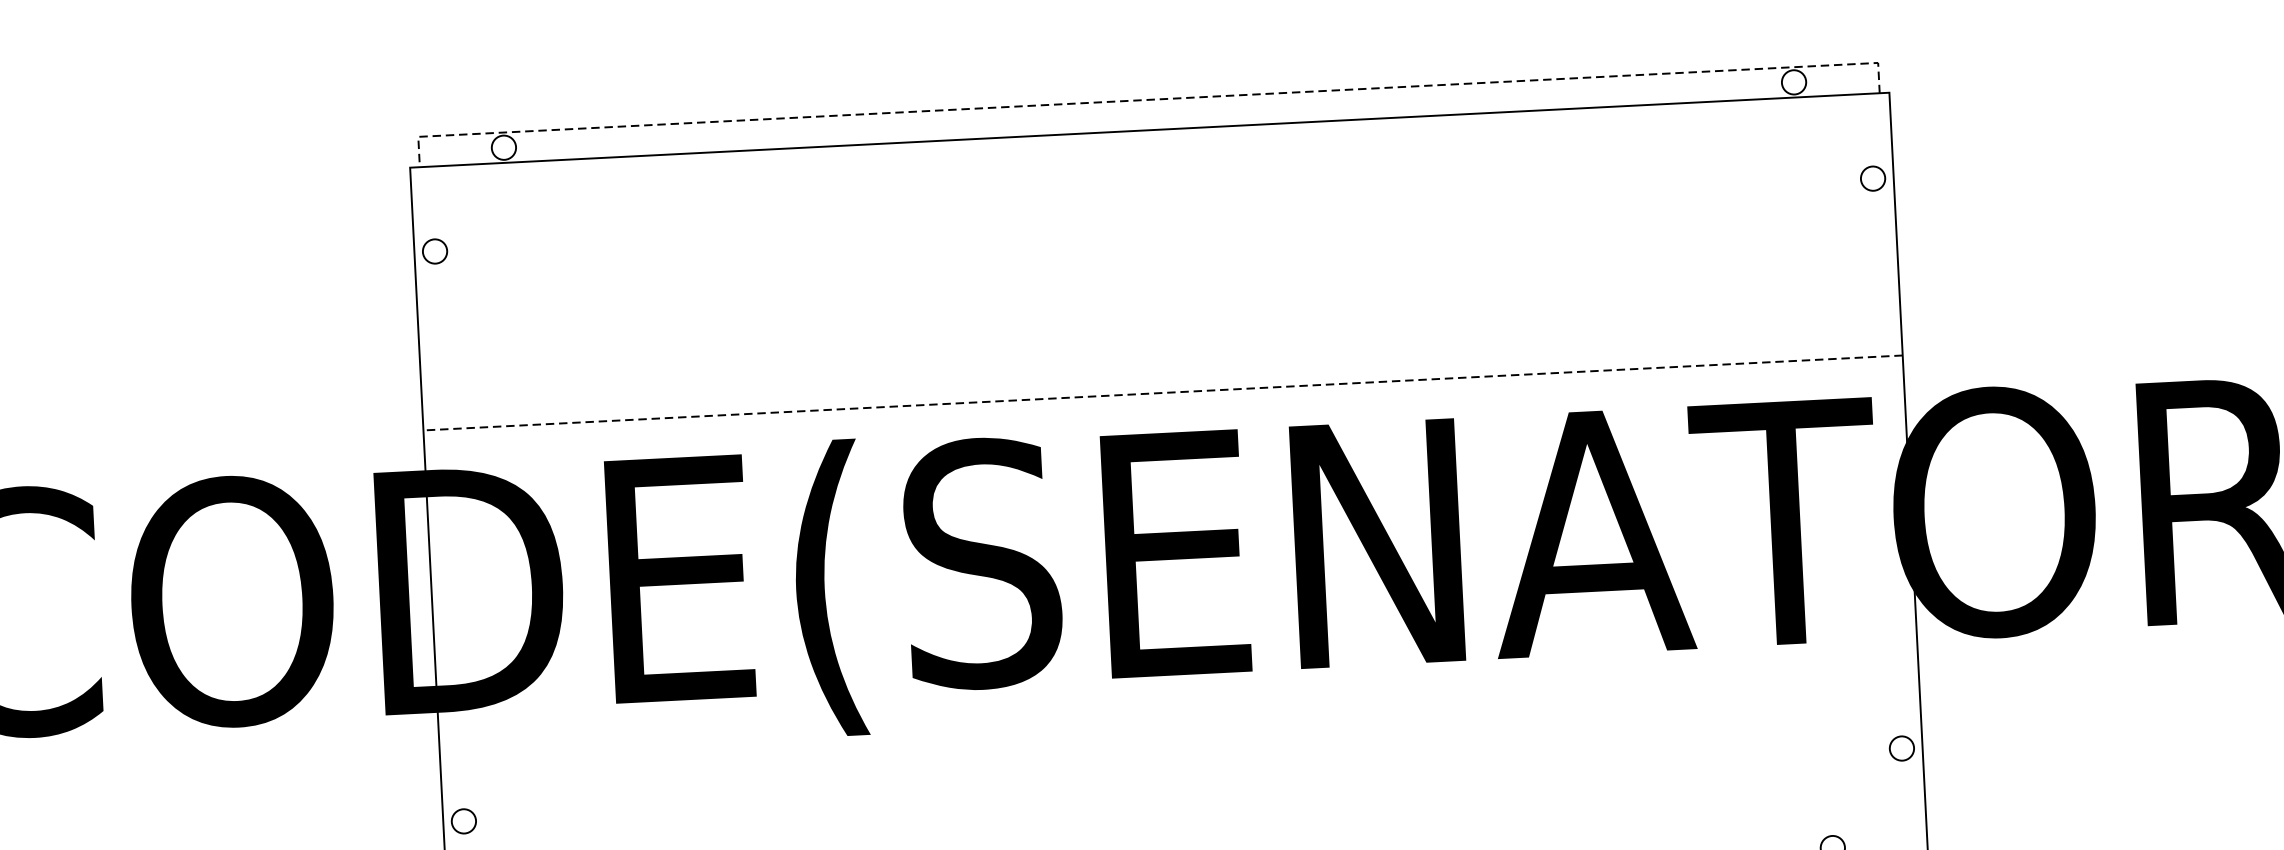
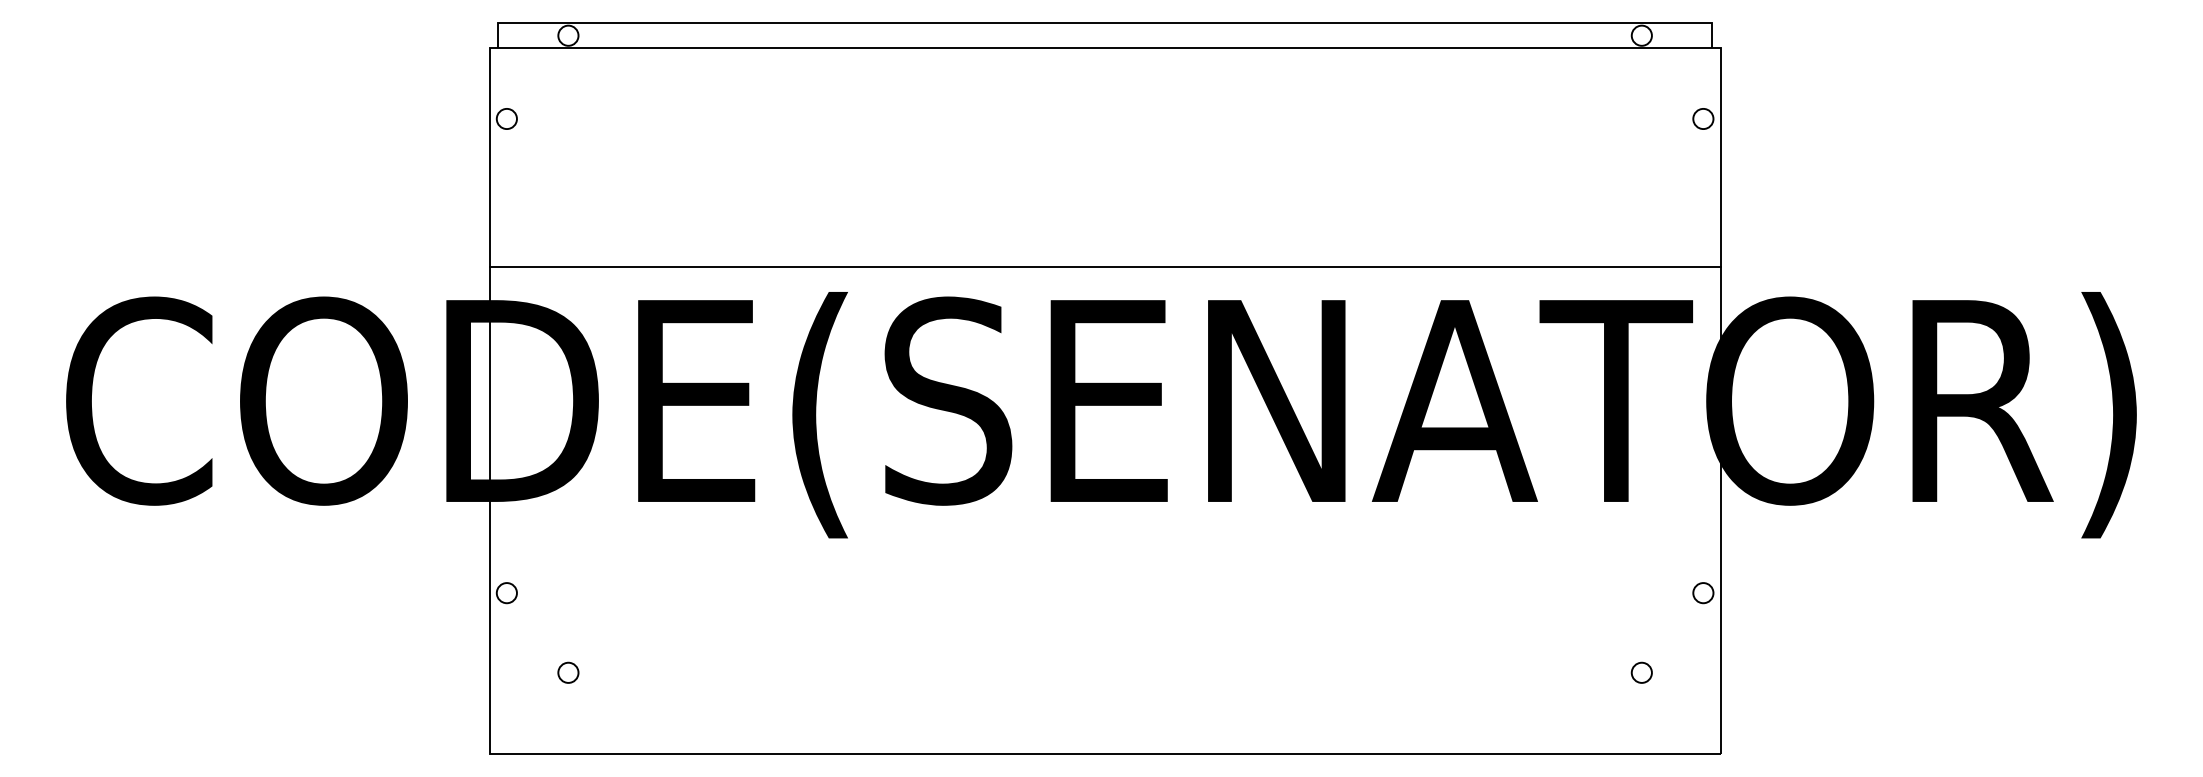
line: (1147, 100) -> (1104, 23), dashed -> solid
line: (1162, 392) -> (1104, 266), dashed -> solid

